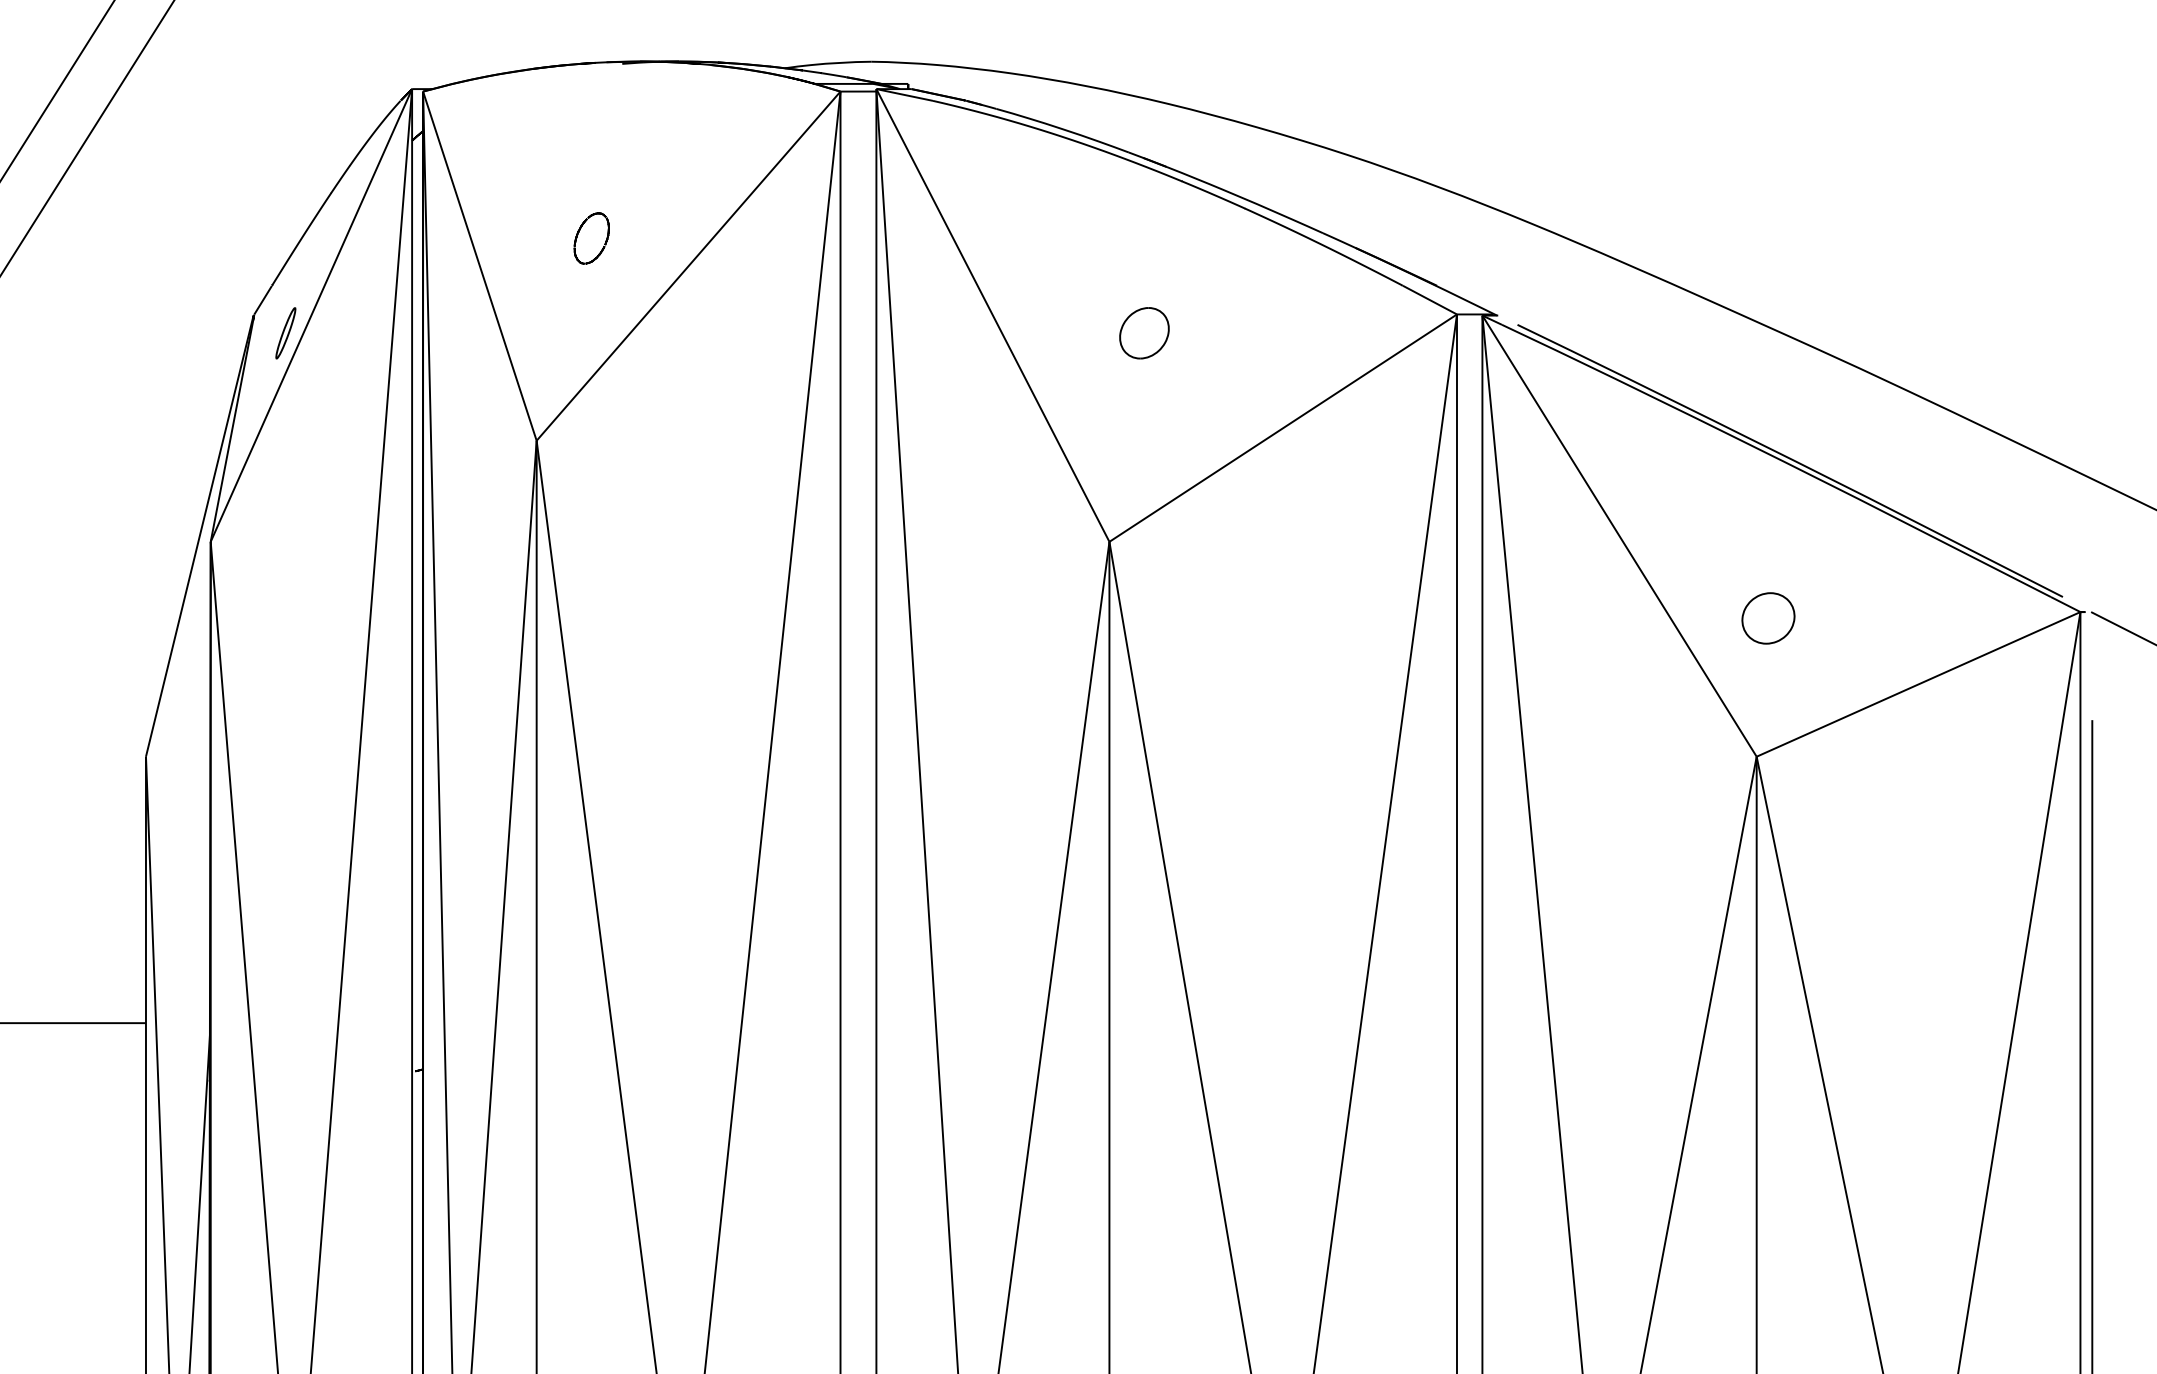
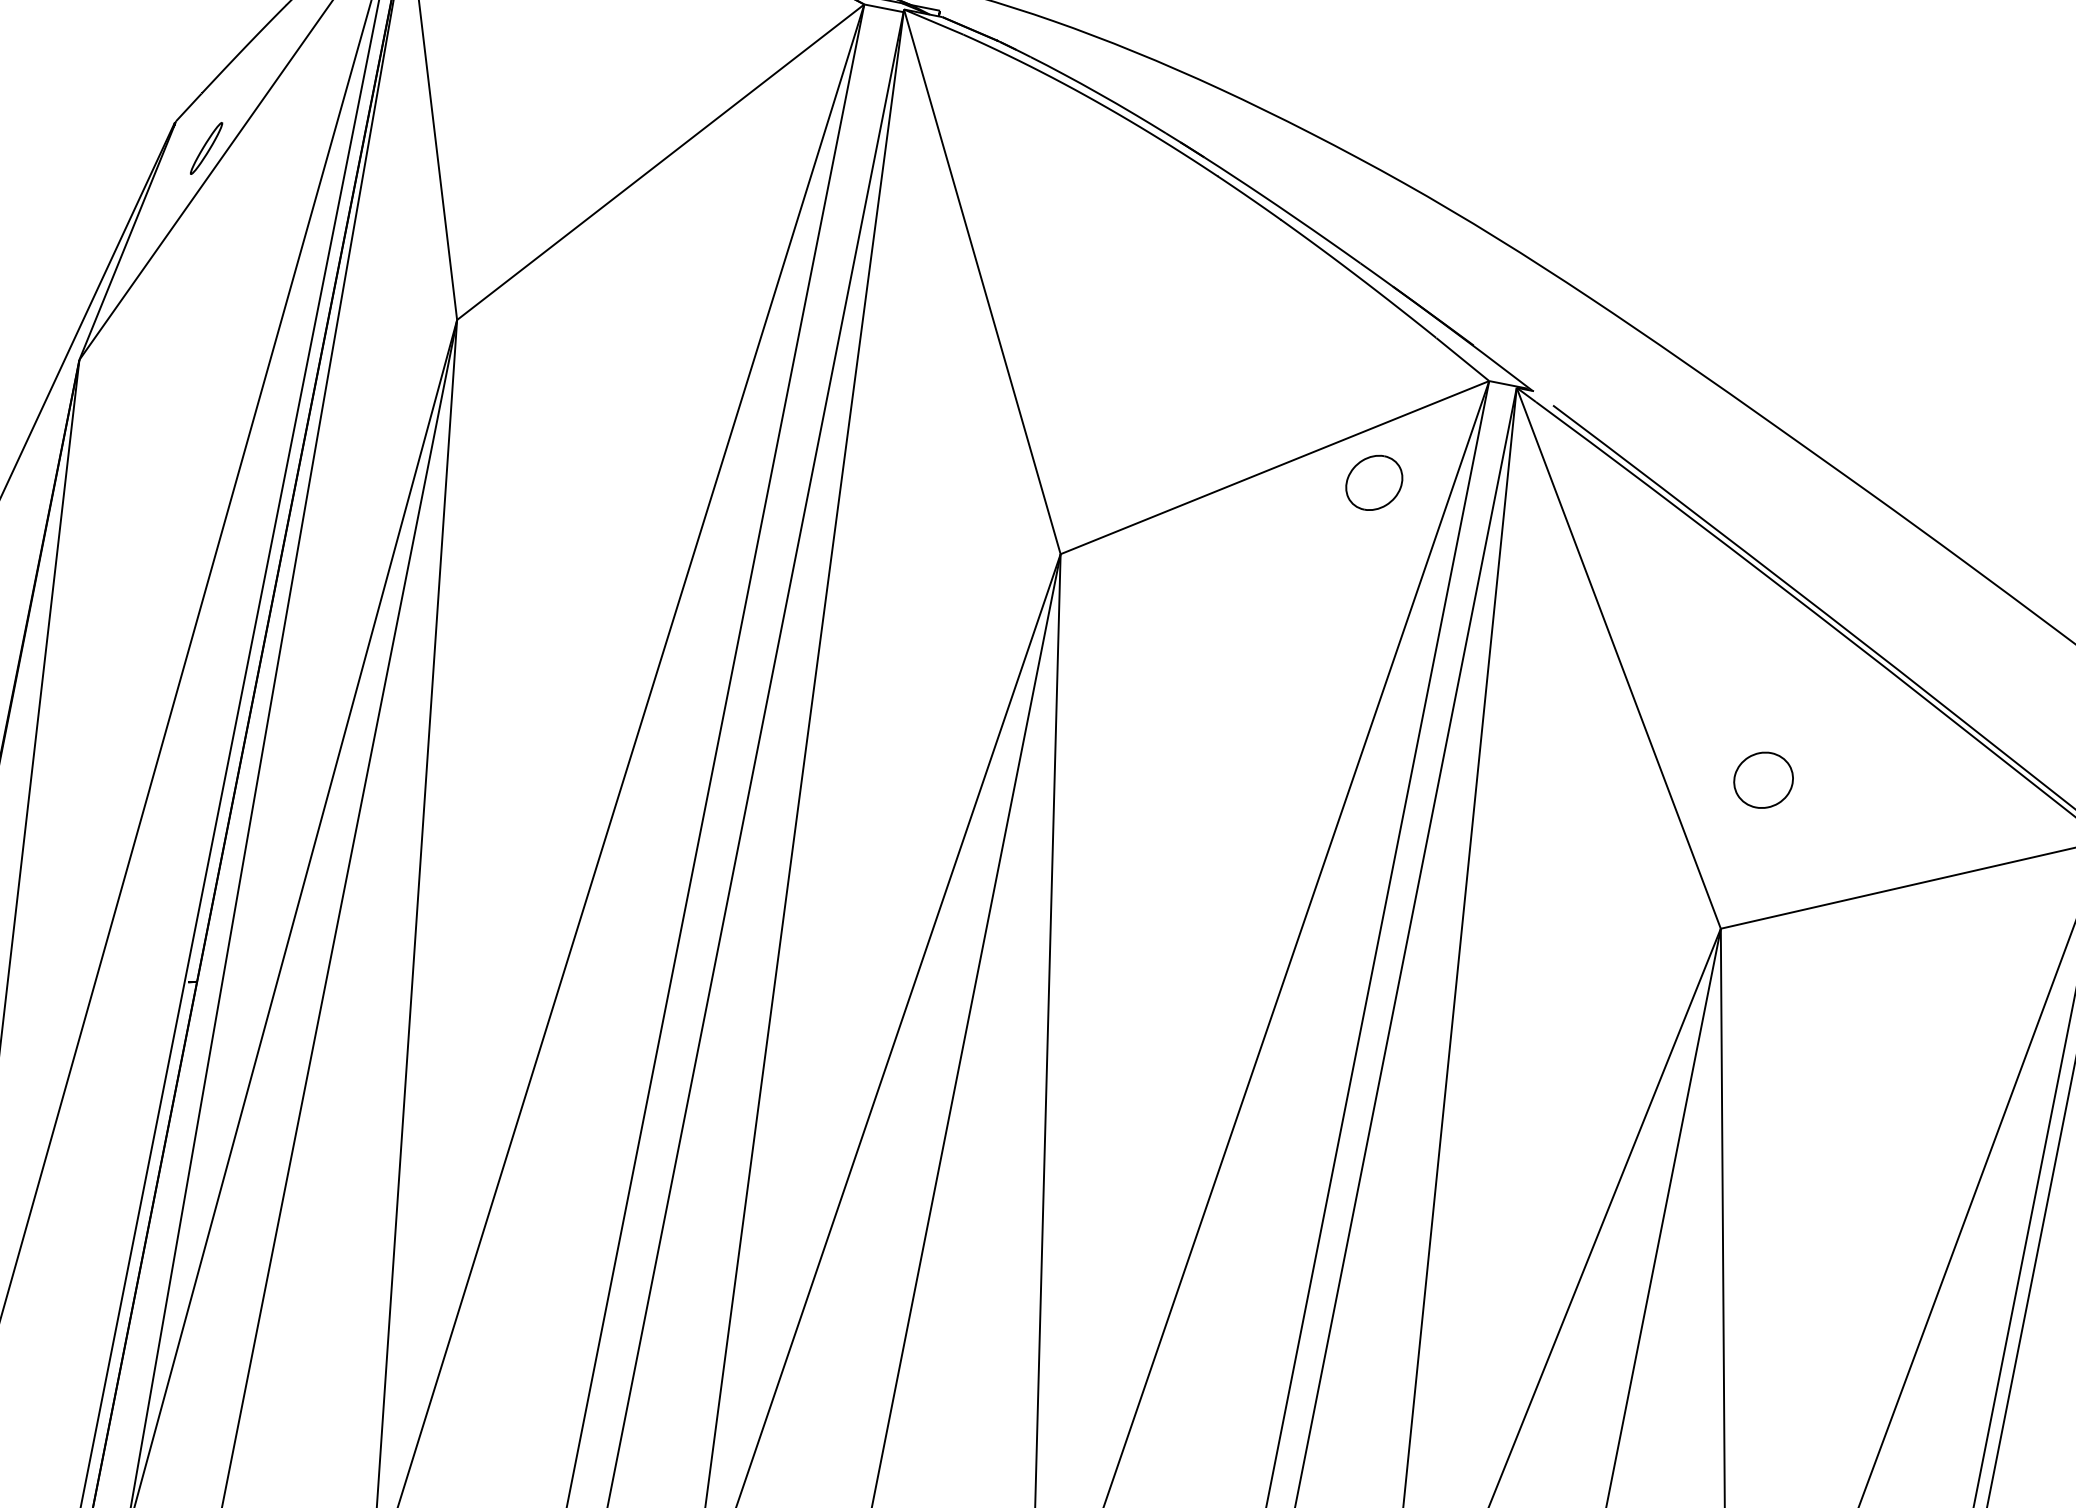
part: (591, 238) -> (560, 111), removed
part: (1144, 333) -> (1374, 483), moved

